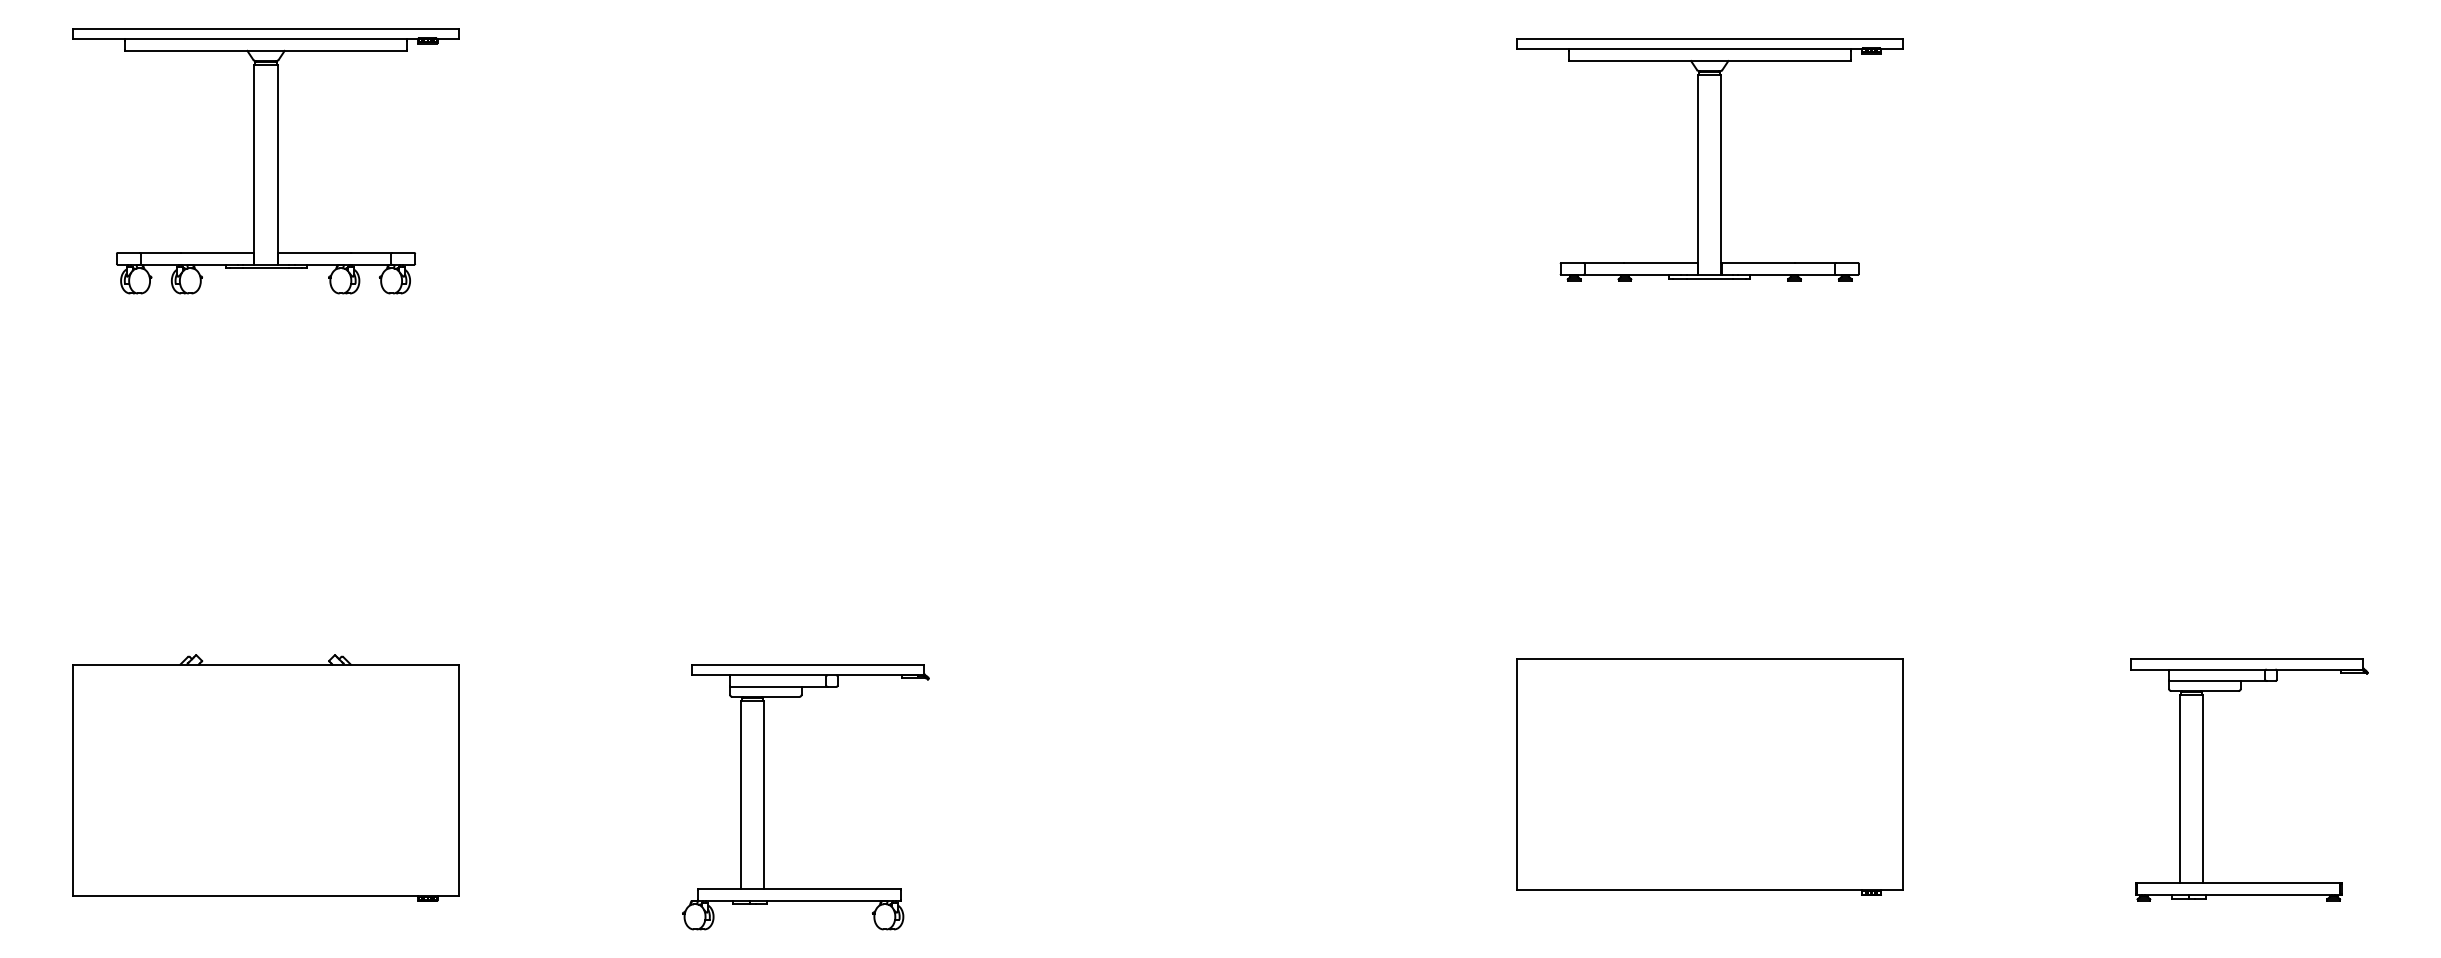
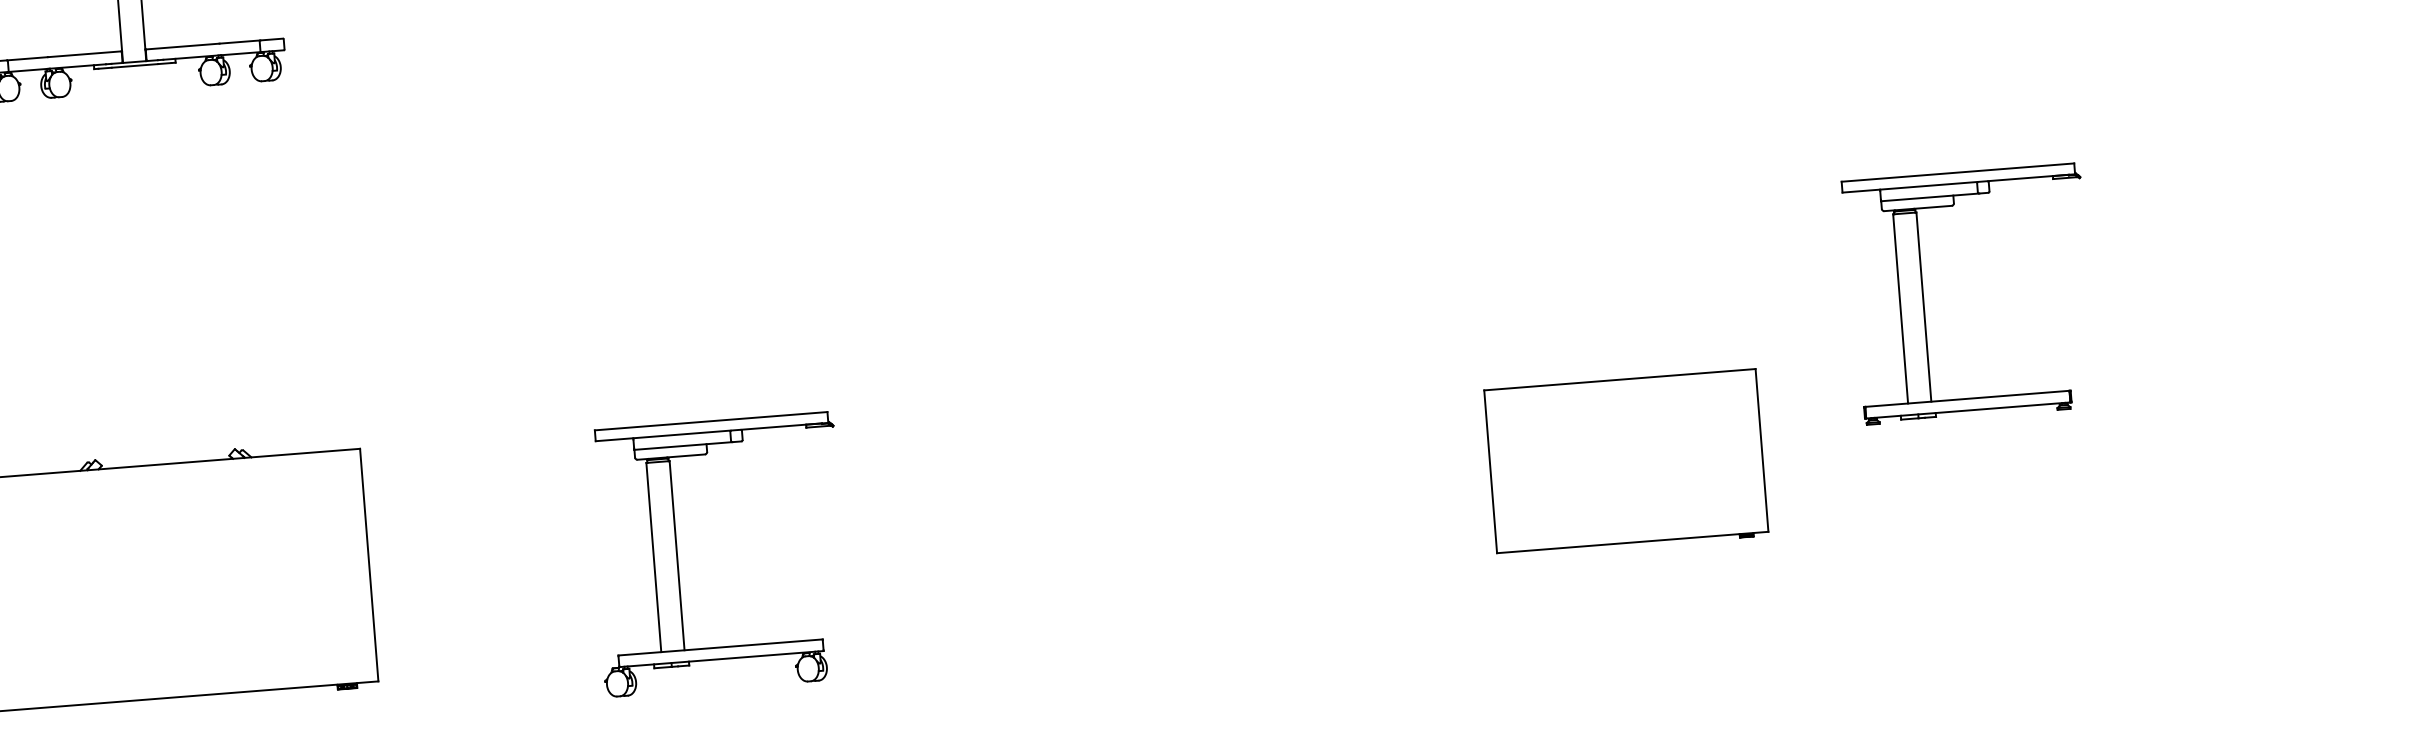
part: (1709, 776) -> (1626, 462), size x0.7
part: (2203, 779) -> (1923, 297), moved

